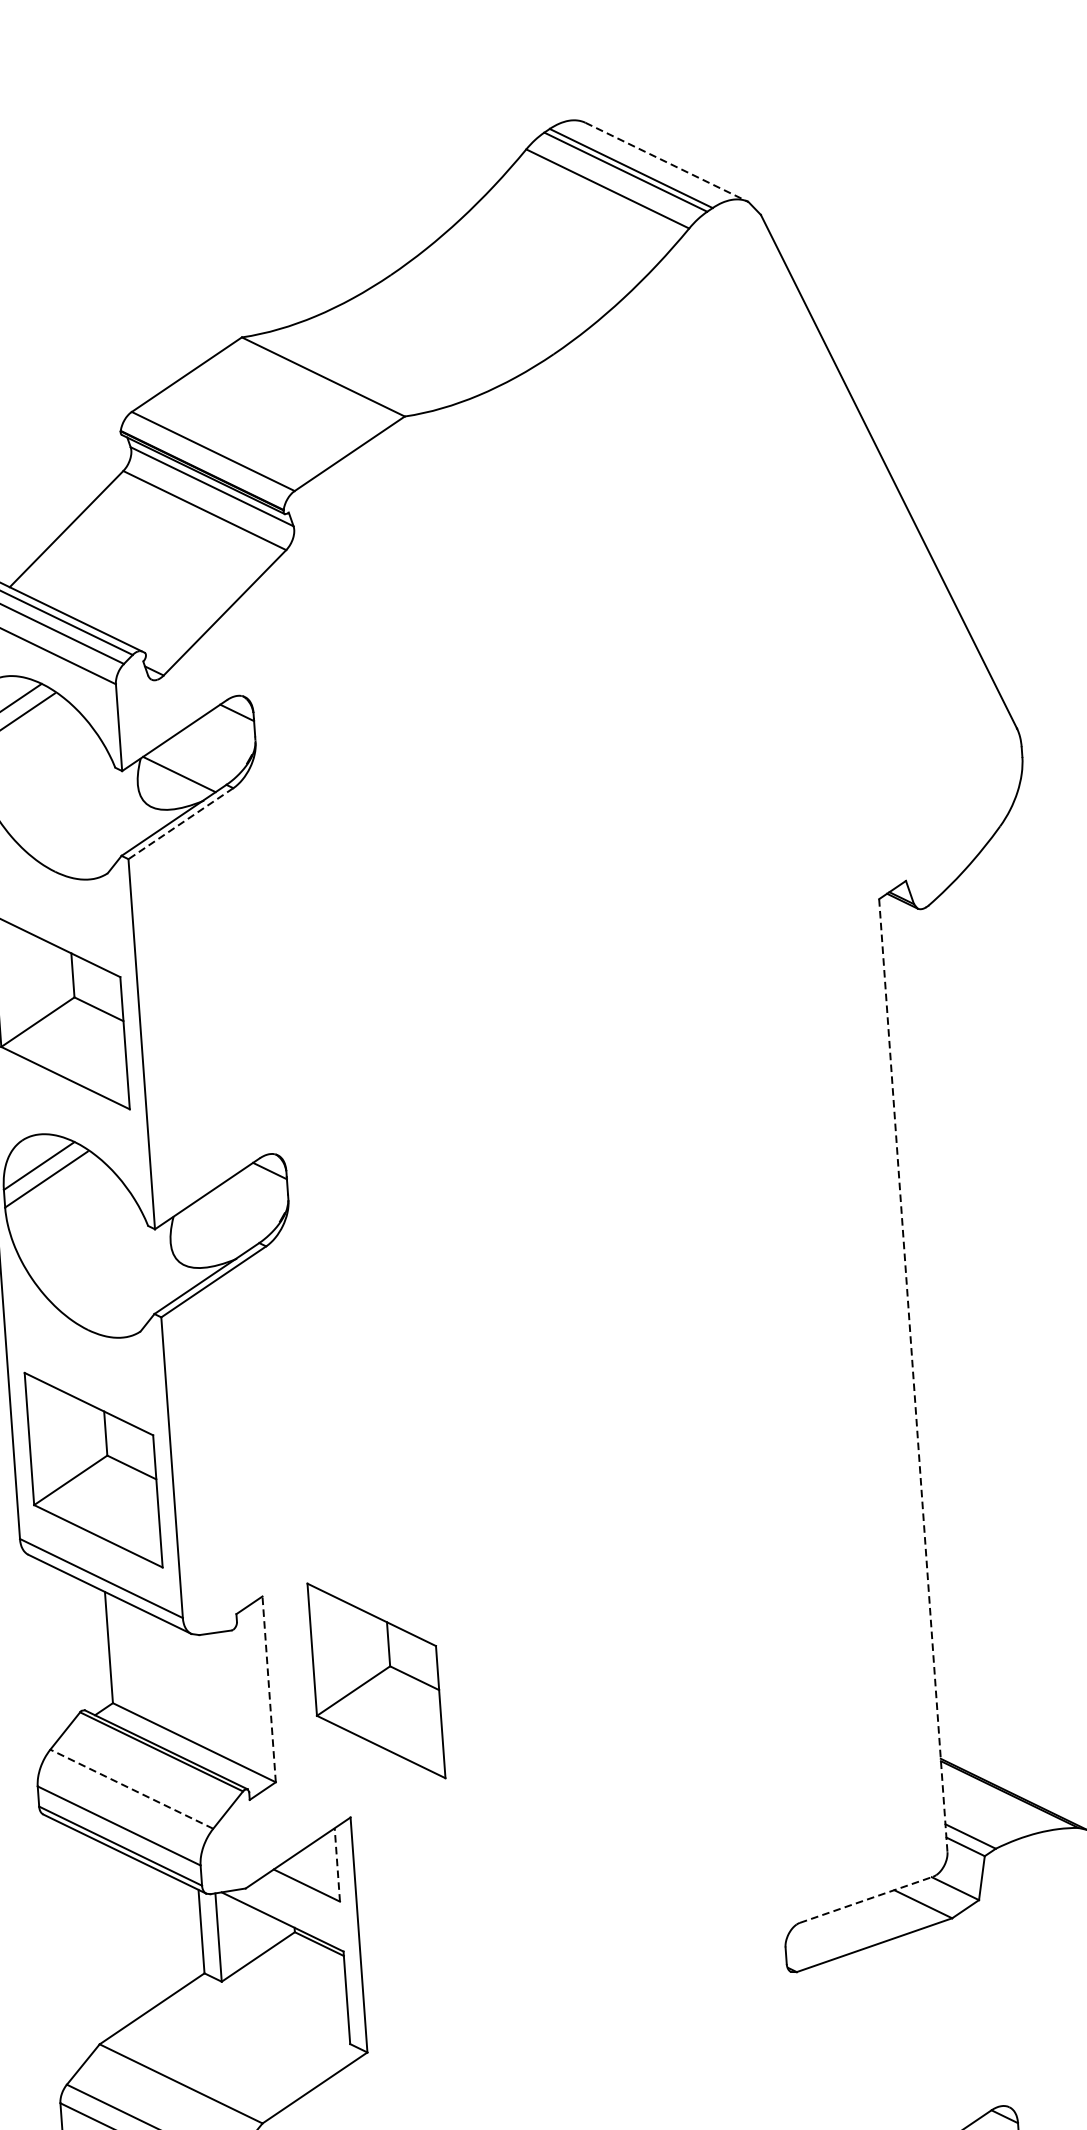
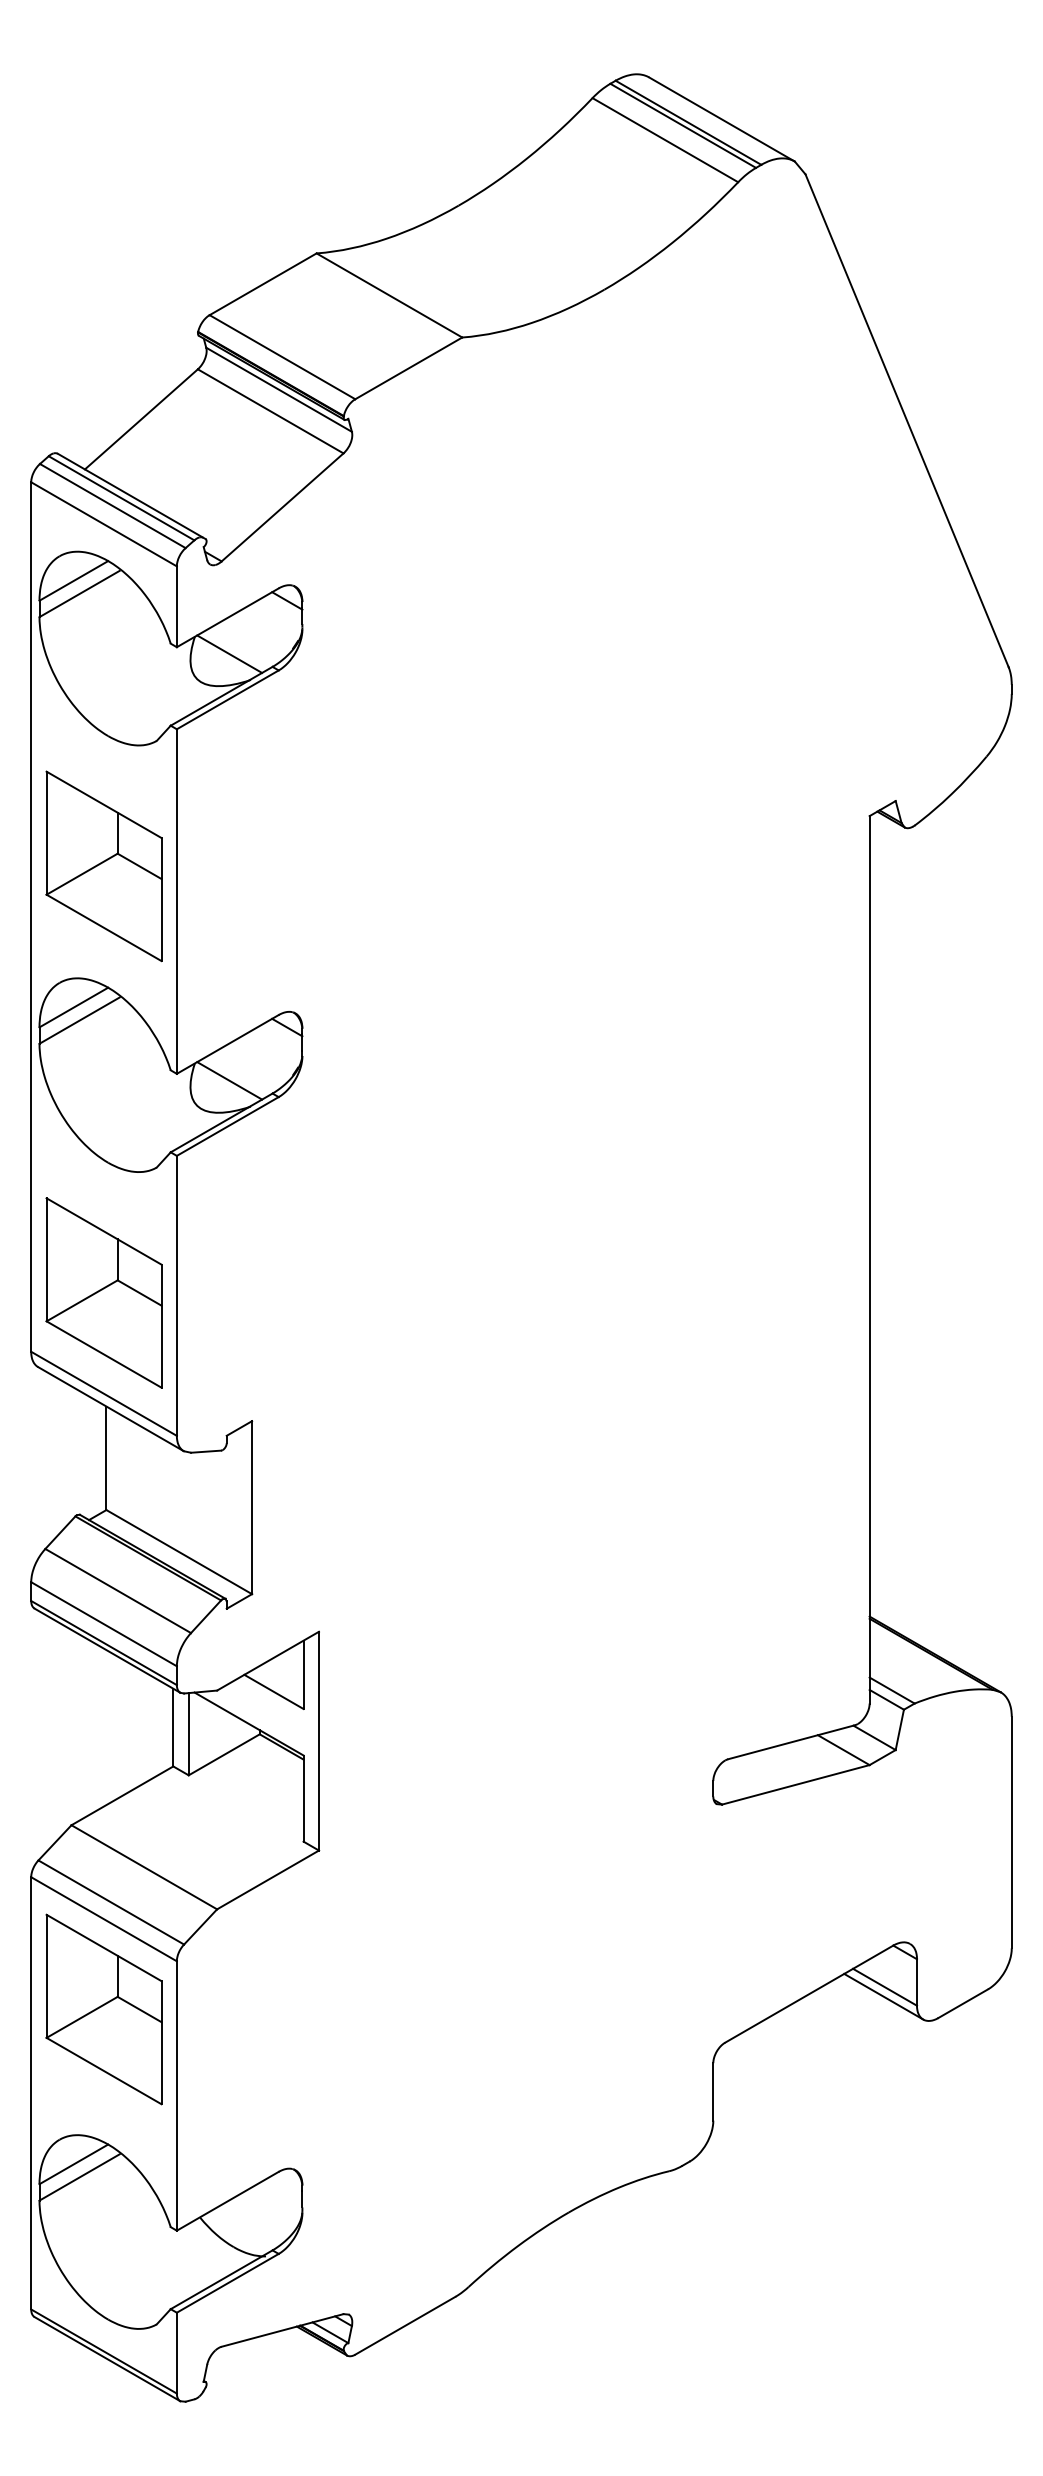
line: (667, 162) -> (722, 119), dashed -> solid
line: (180, 823) -> (227, 699), dashed -> solid
line: (212, 1232) -> (229, 1080), added
line: (913, 1375) -> (869, 1259), dashed -> solid
part: (375, 1680) -> (351, 1506), removed
line: (269, 1689) -> (252, 1507), dashed -> solid
line: (131, 1788) -> (117, 1590), dashed -> solid
line: (337, 1864) -> (303, 1674), dashed -> solid
line: (866, 1900) -> (791, 1742), dashed -> solid

